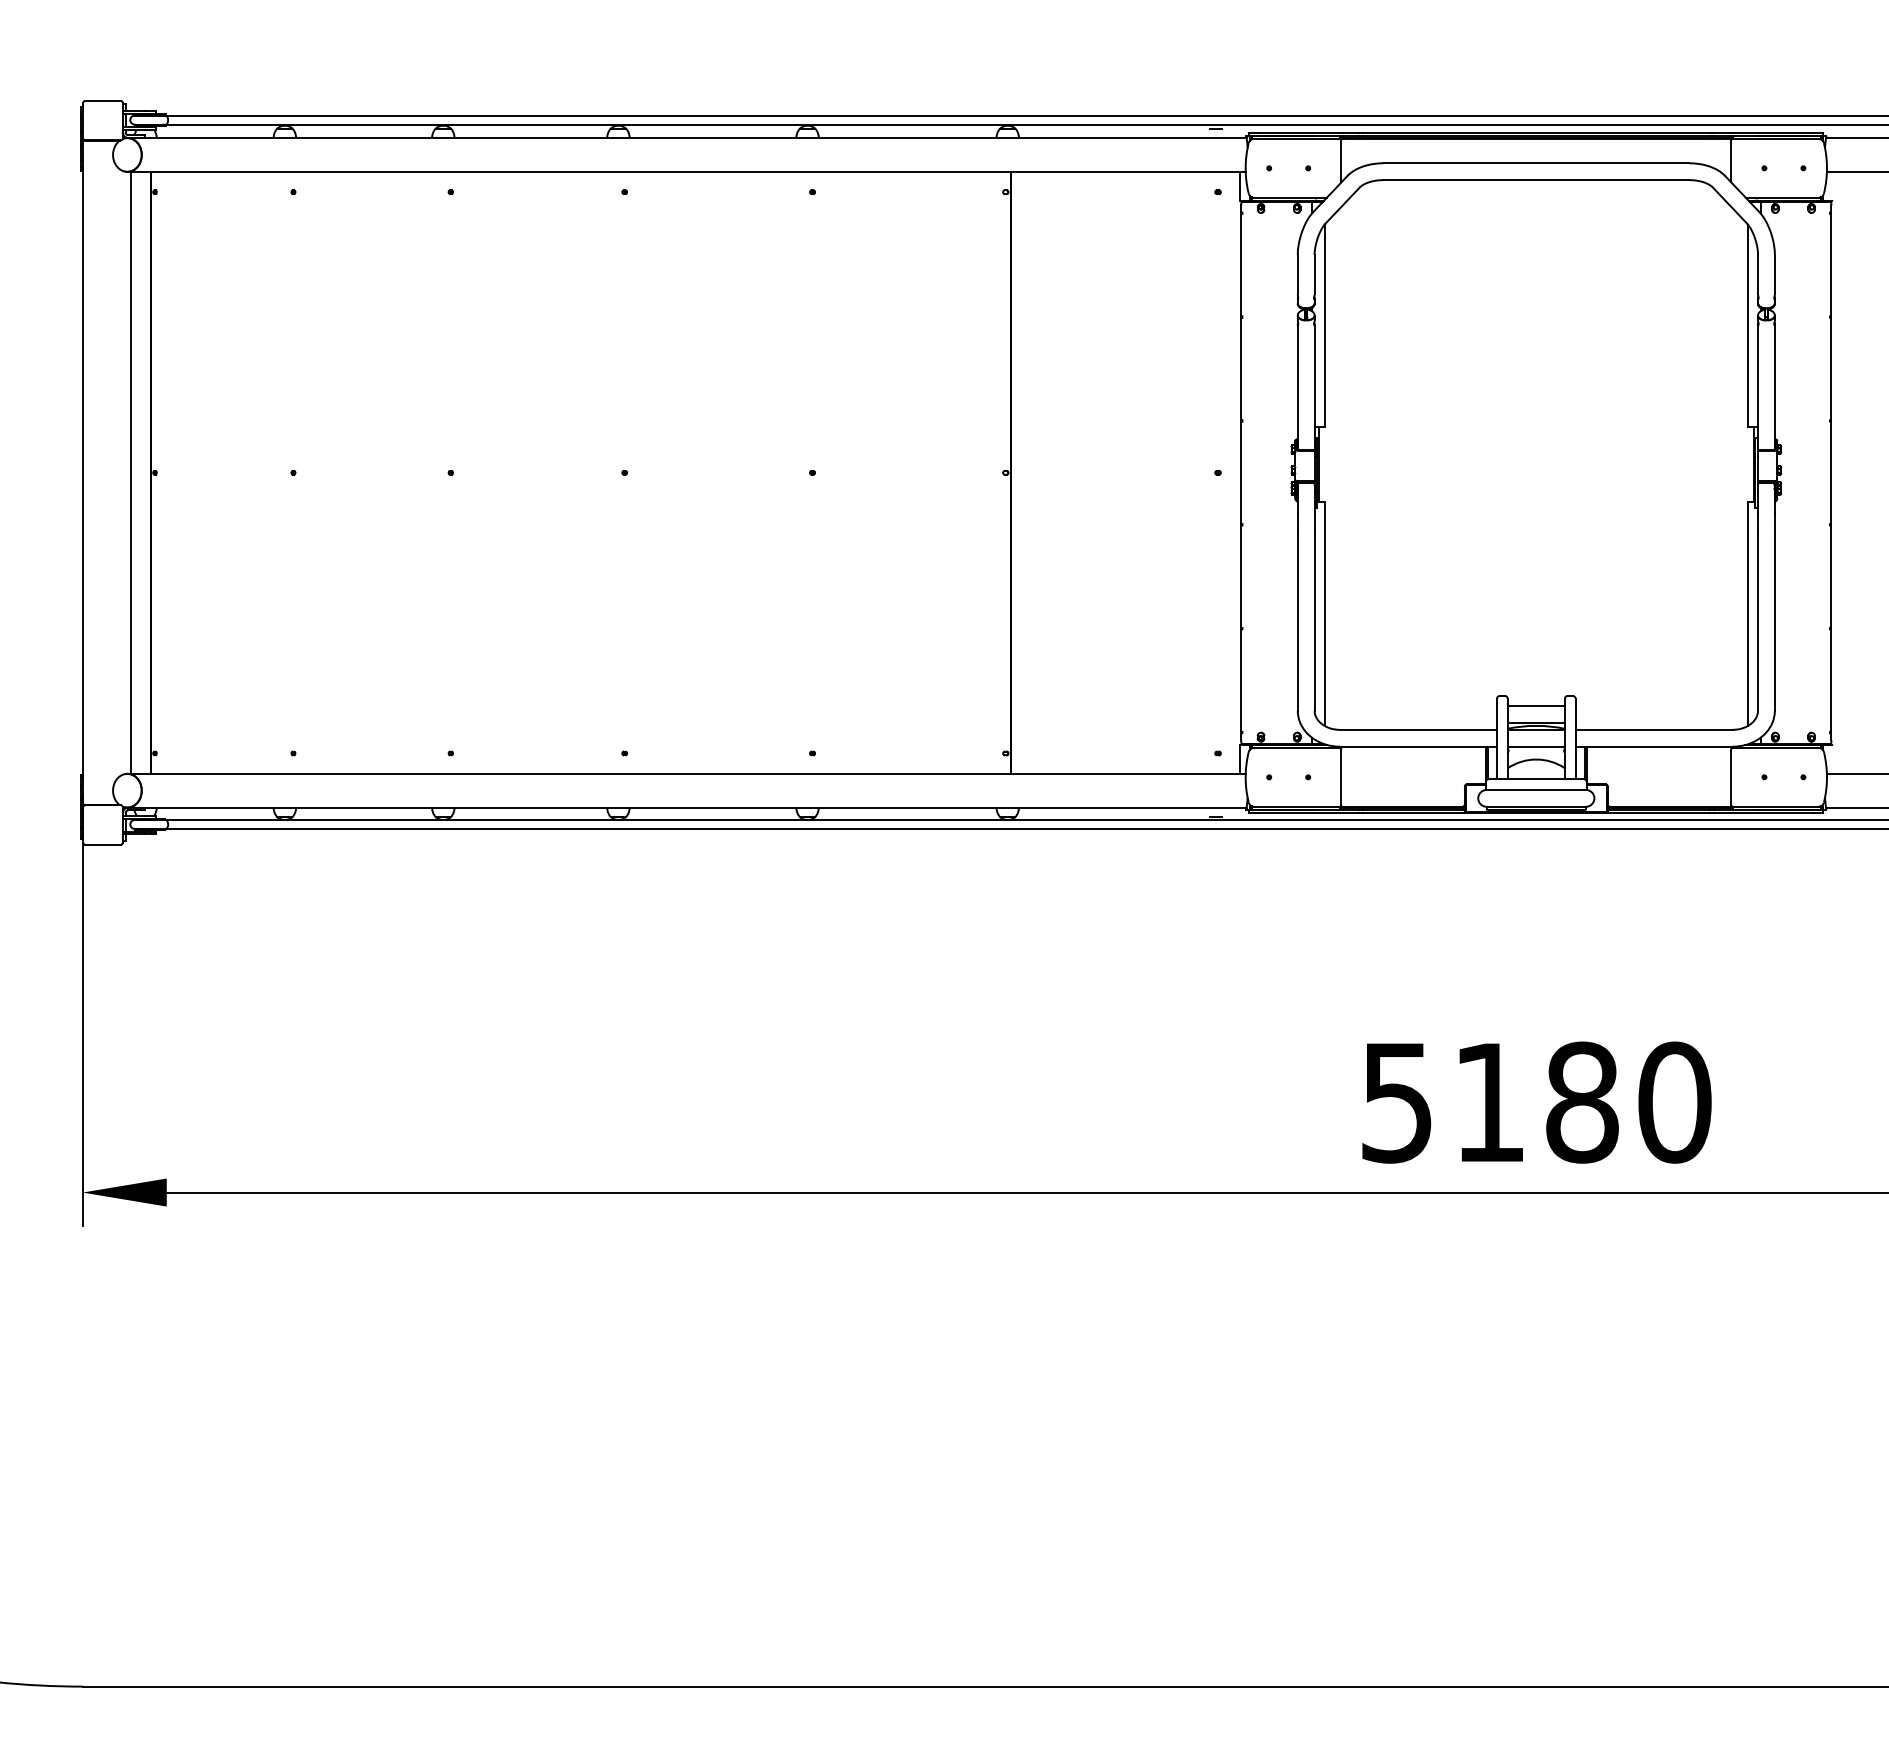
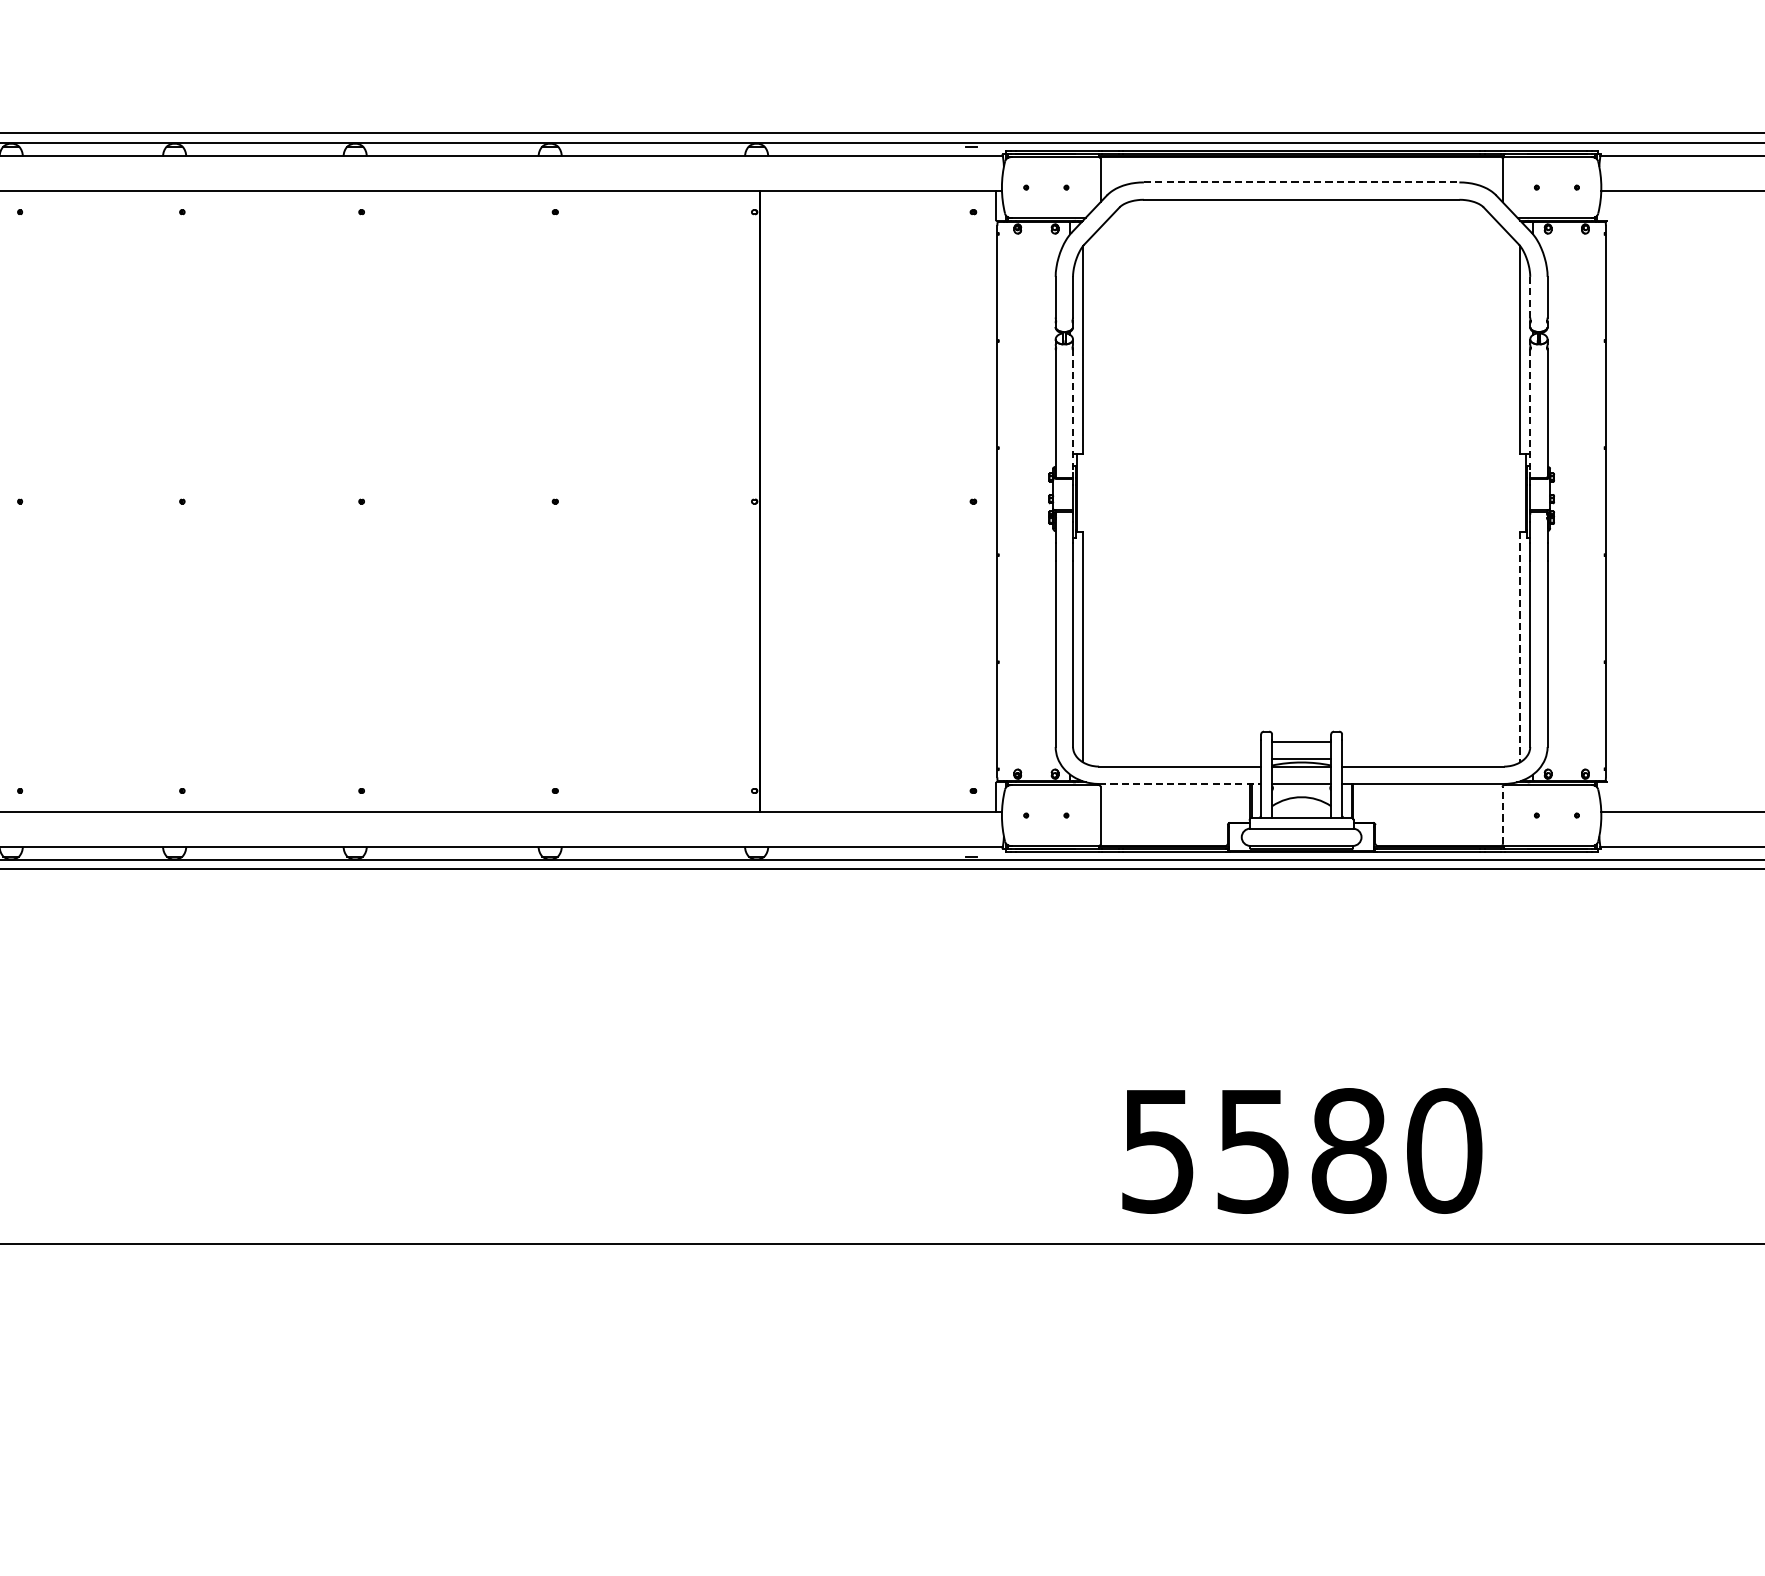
line: (1536, 163) -> (1301, 182), solid -> dashed
line: (1758, 274) -> (1530, 297), solid -> dashed
line: (1314, 384) -> (1072, 410), solid -> dashed
line: (1758, 384) -> (1530, 410), solid -> dashed
line: (1748, 614) -> (1520, 647), solid -> dashed
line: (1418, 746) -> (1180, 783), solid -> dashed
line: (1731, 777) -> (1502, 815), solid -> dashed
text: (1489, 1103) -> (1253, 1151), 5180 -> 5580

